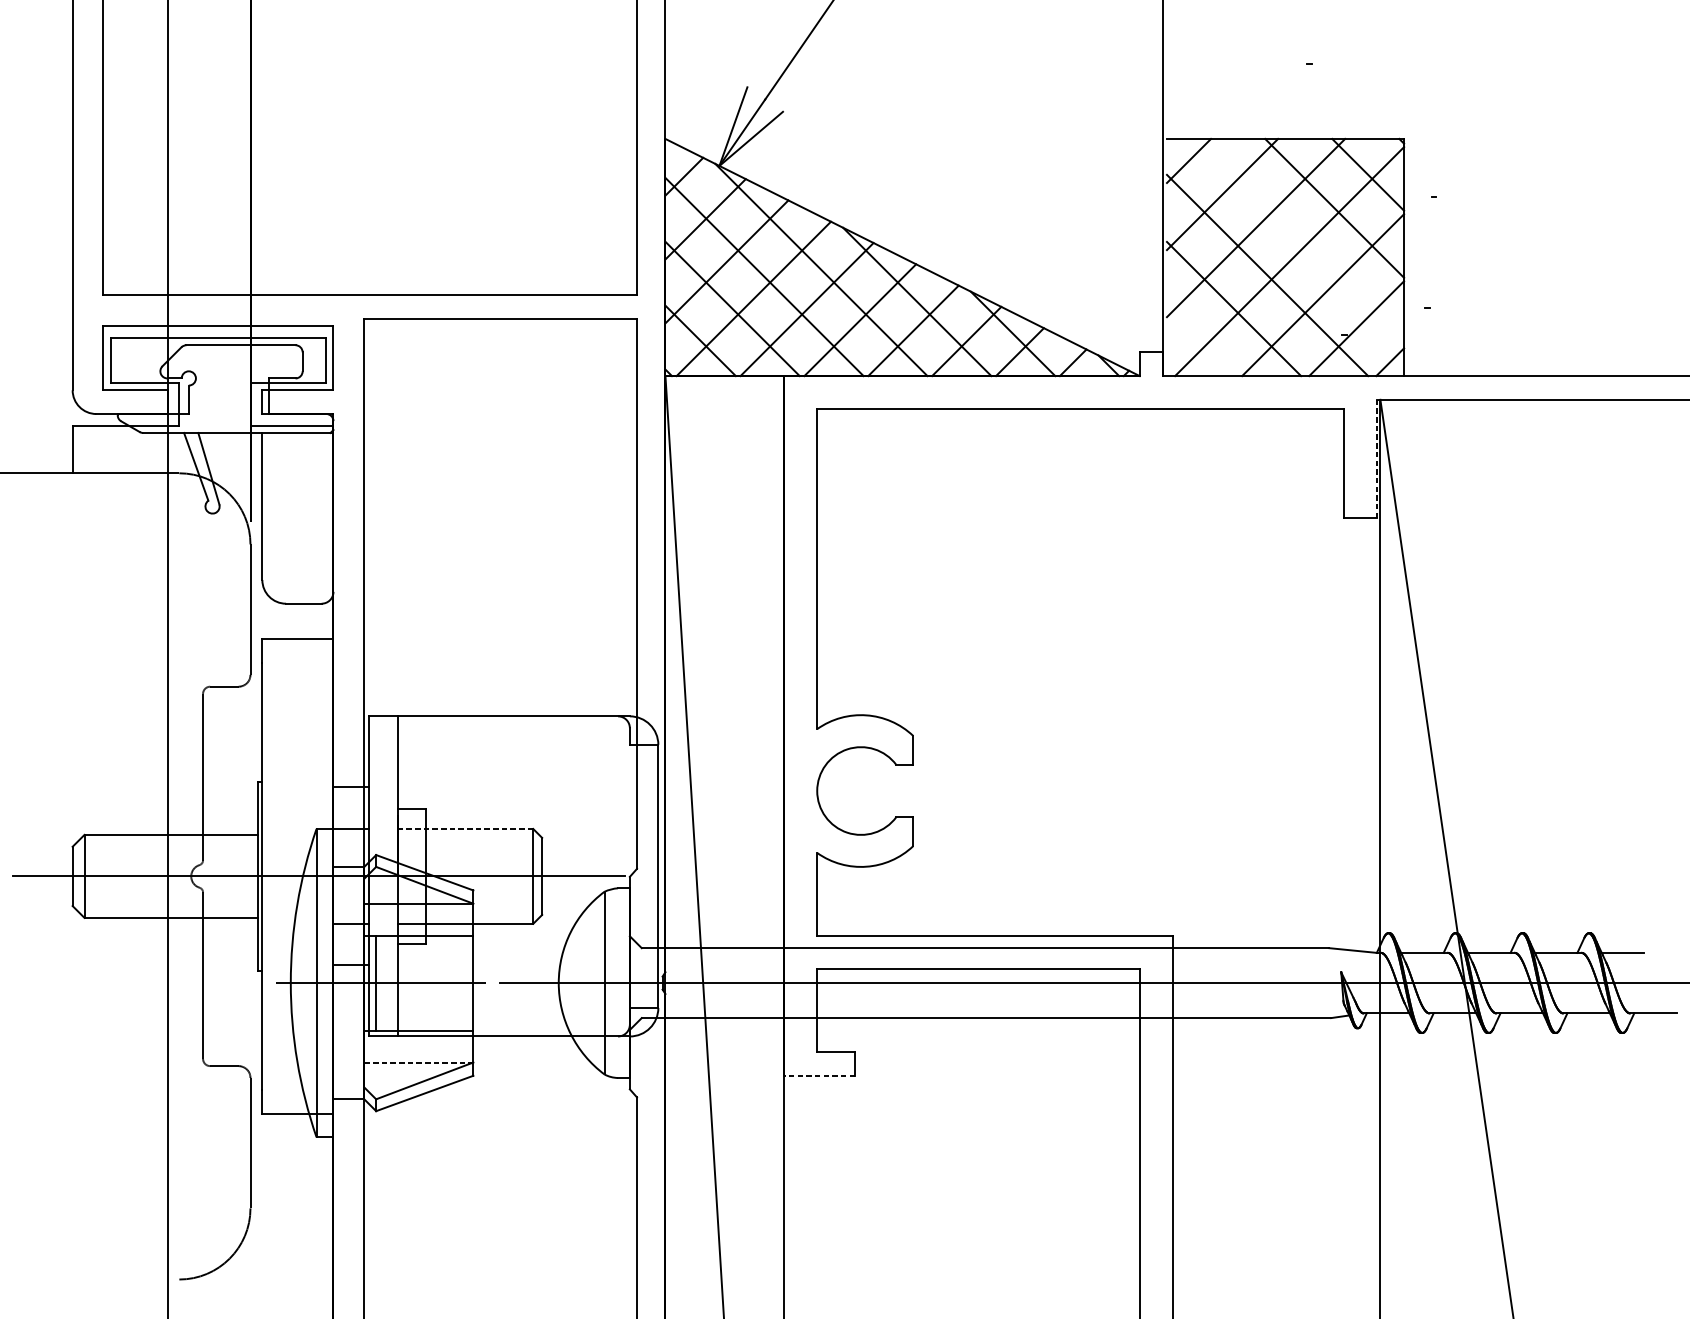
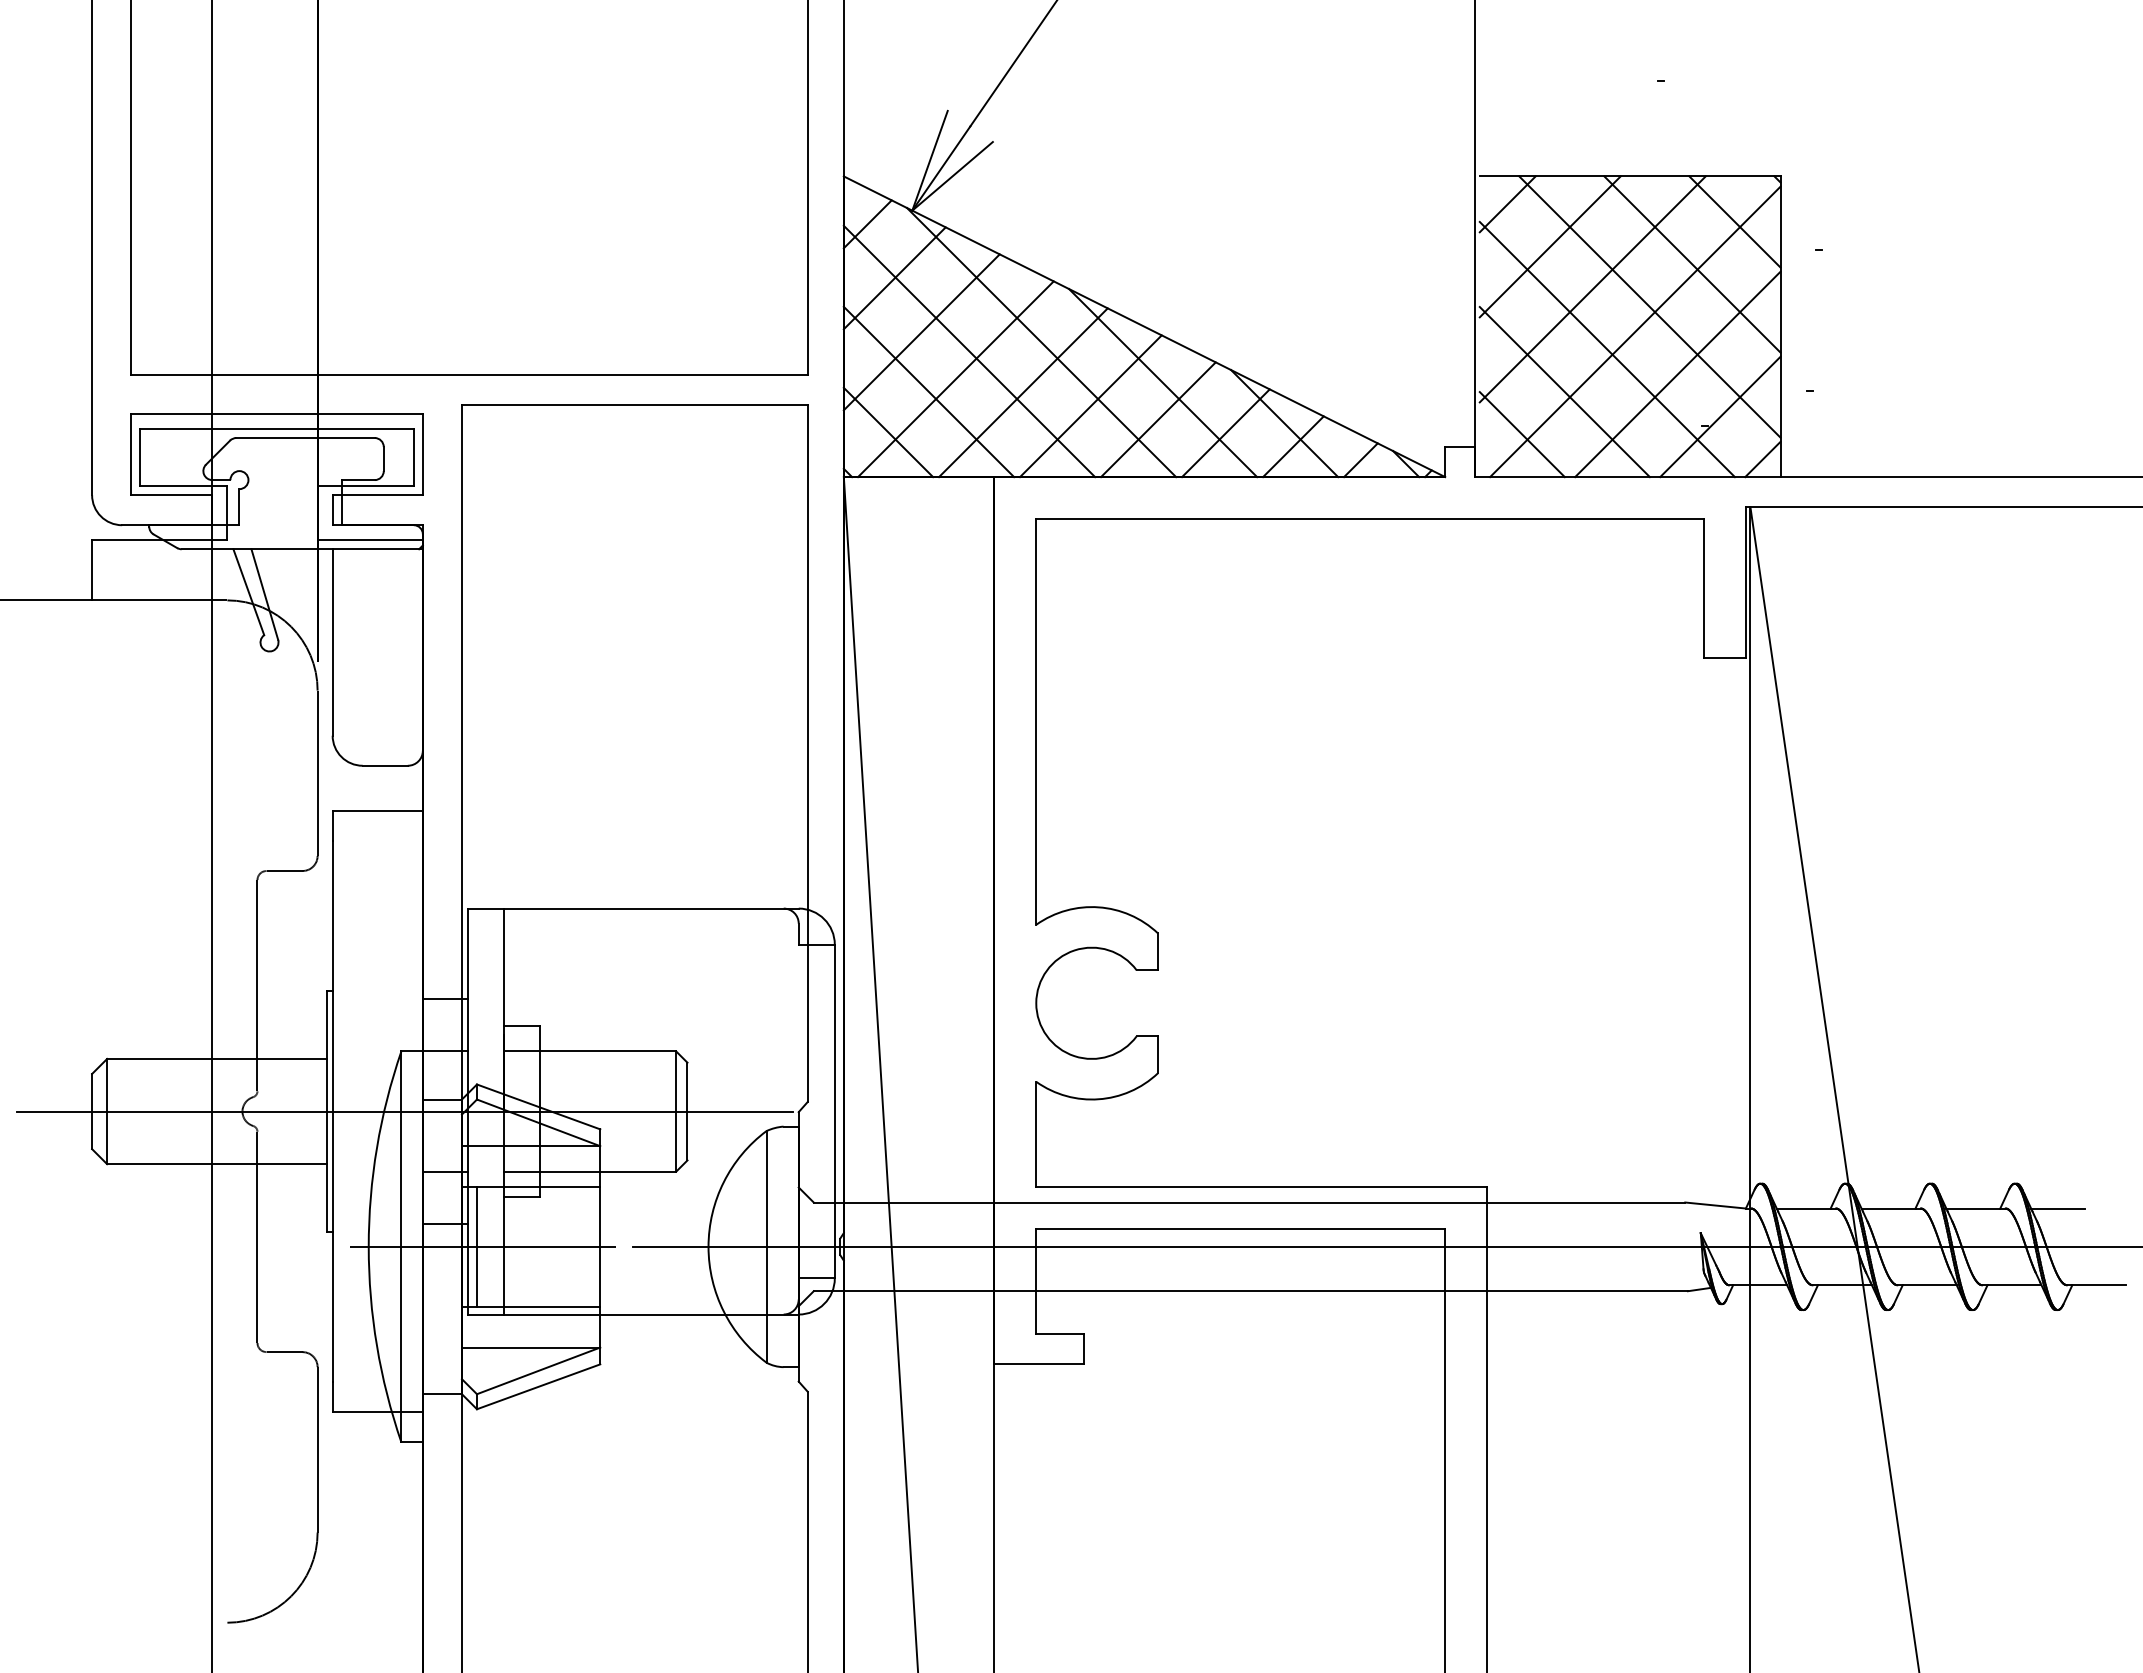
line: (1300, 241) -> (1649, 306), added
line: (1199, 342) -> (1521, 434), added
line: (1376, 459) -> (1745, 582), dashed -> solid
line: (464, 829) -> (589, 1051), dashed -> solid
line: (419, 1062) -> (531, 1347), dashed -> solid
line: (818, 1075) -> (1038, 1364), dashed -> solid

